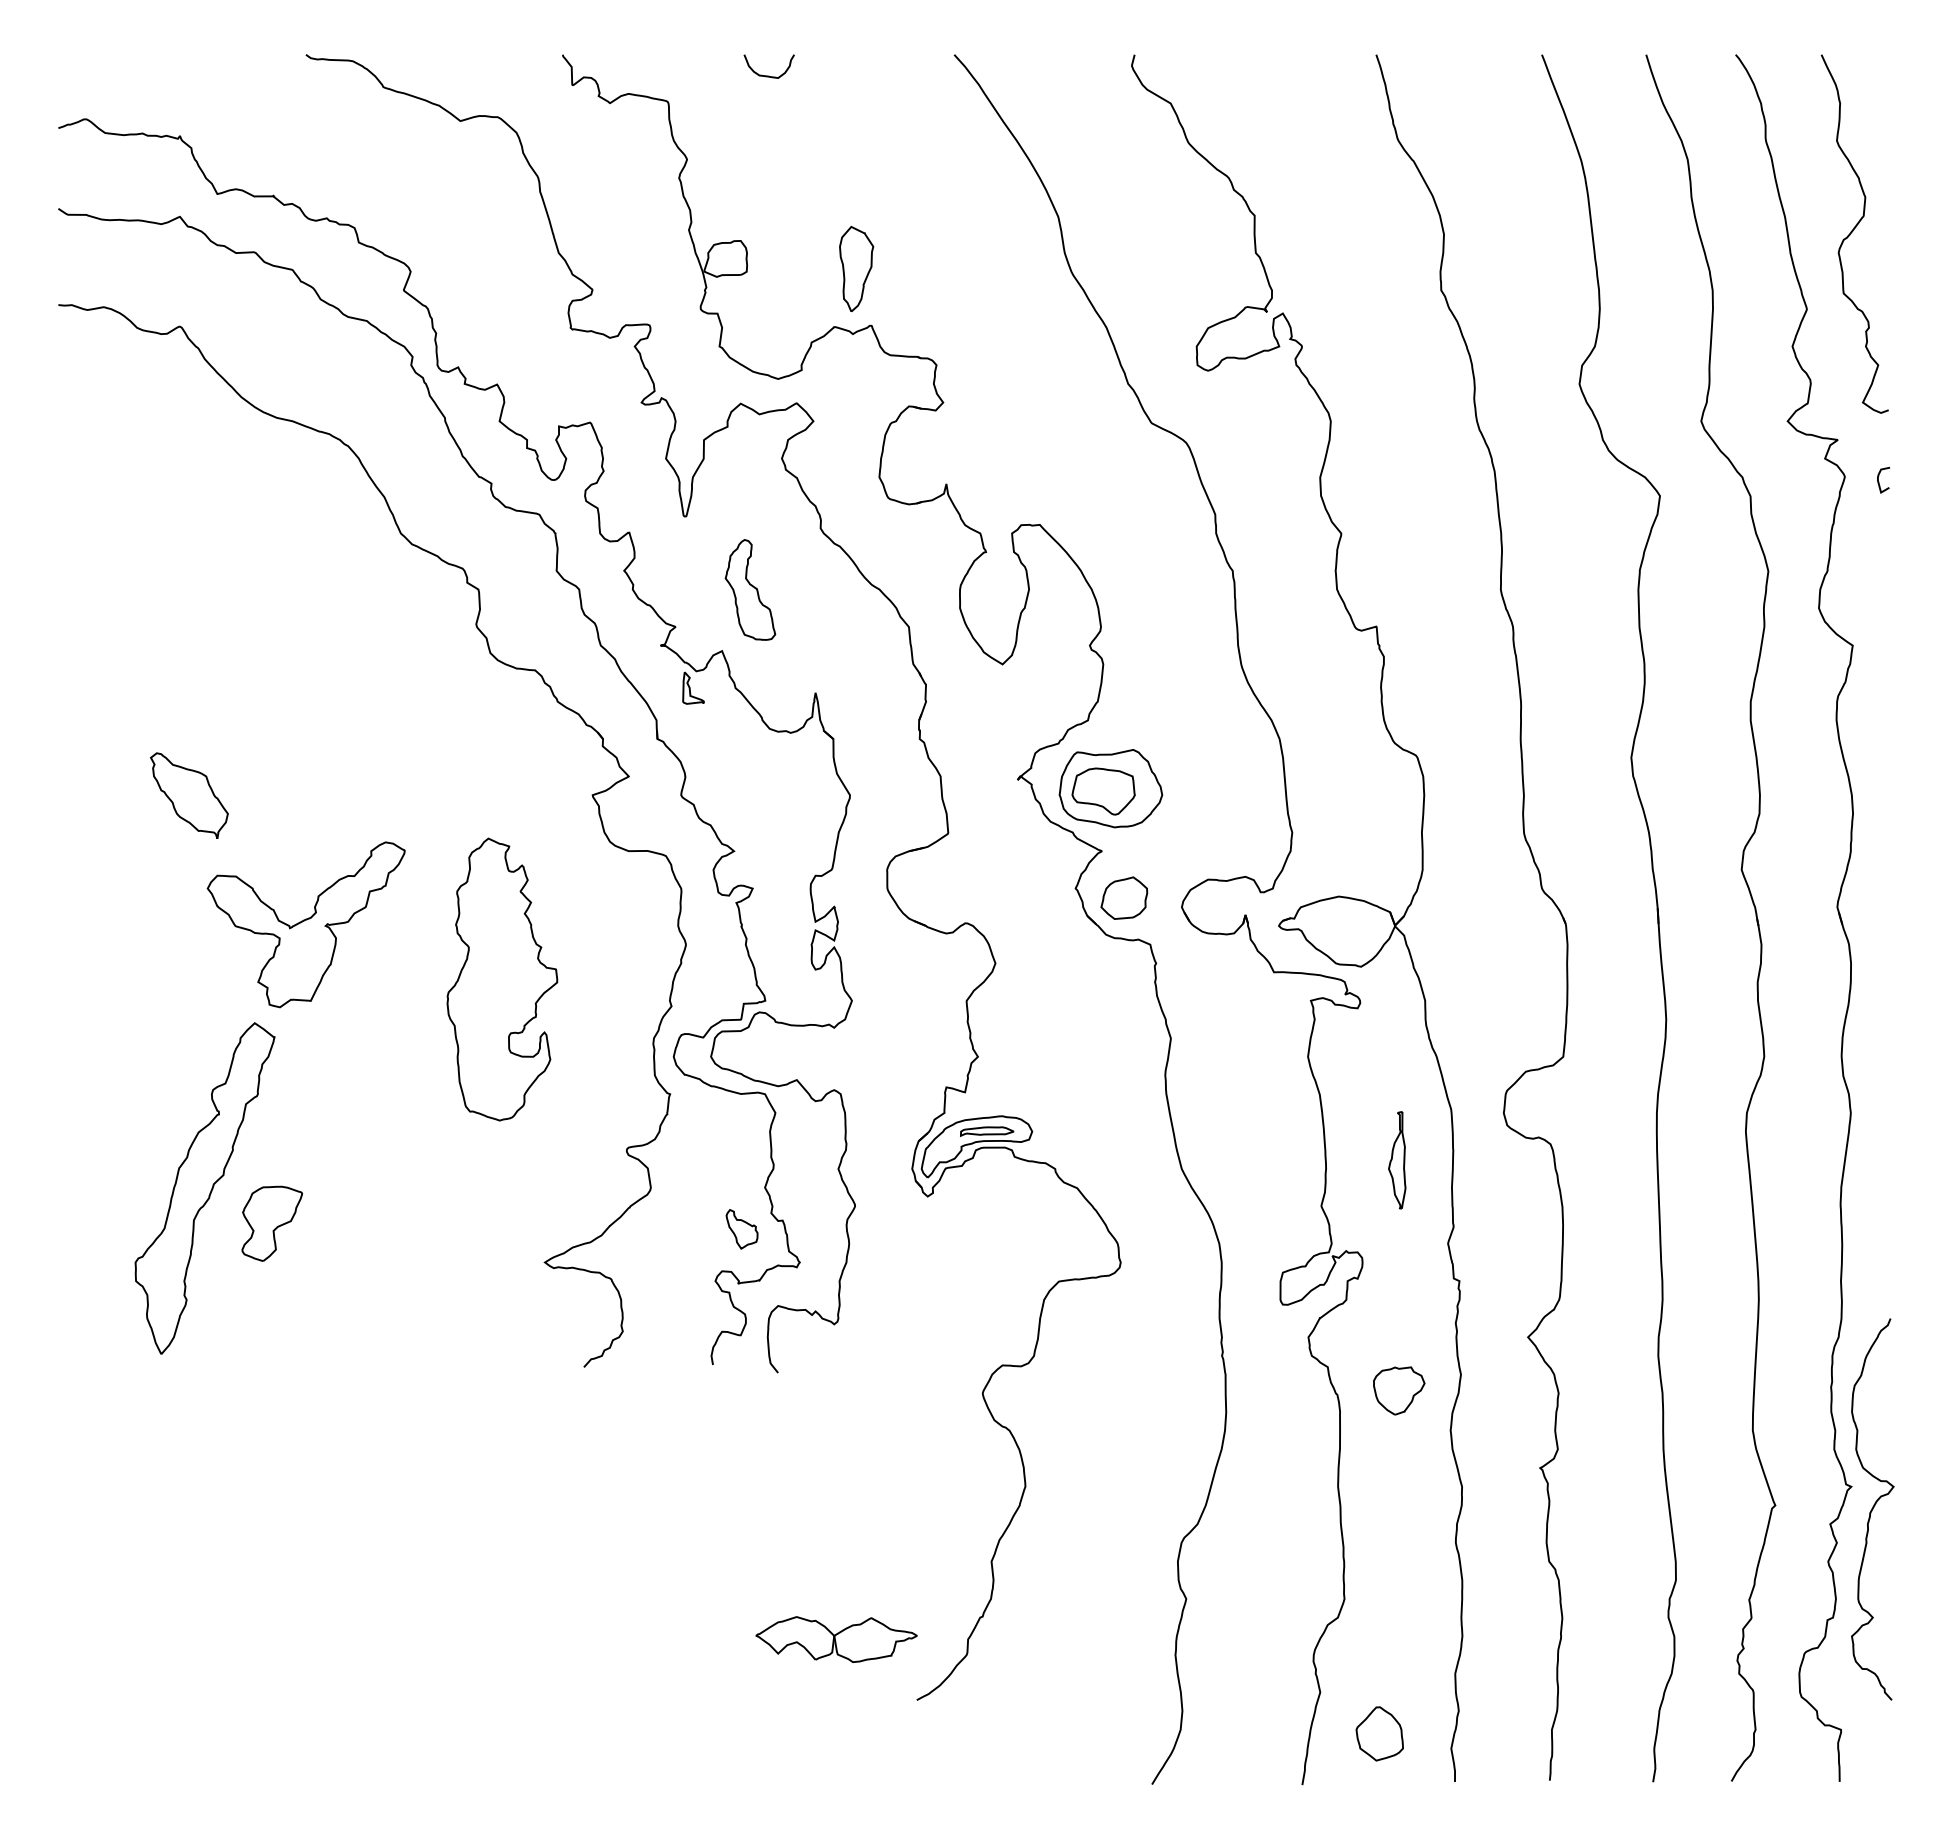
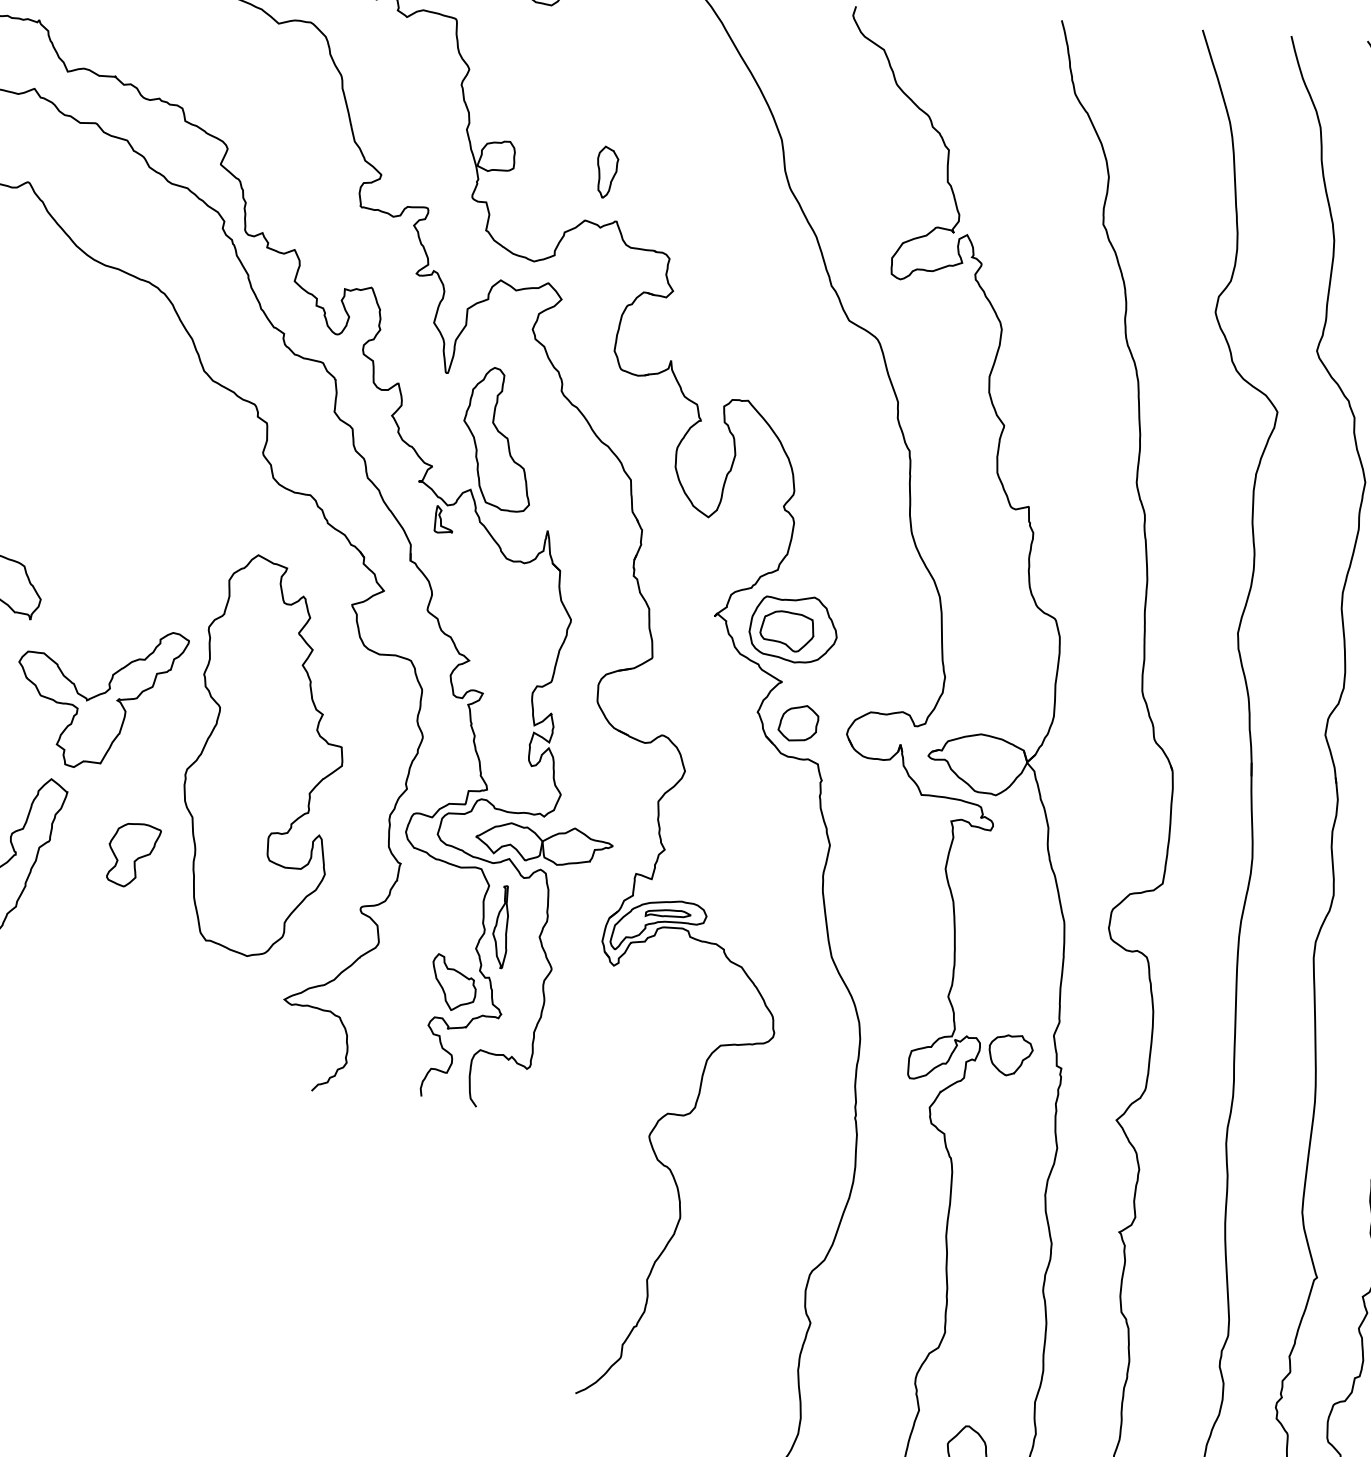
part: (856, 268) -> (607, 172), size x0.71
part: (750, 589) -> (498, 438), size x1.67
part: (502, 979) -> (264, 756), size x1.67
part: (1397, 1160) -> (500, 927), moved
part: (272, 1223) -> (134, 855), moved
part: (741, 1229) -> (453, 982), size x1.67
part: (1399, 1390) -> (1011, 1055), moved
part: (836, 1639) -> (544, 844), moved

